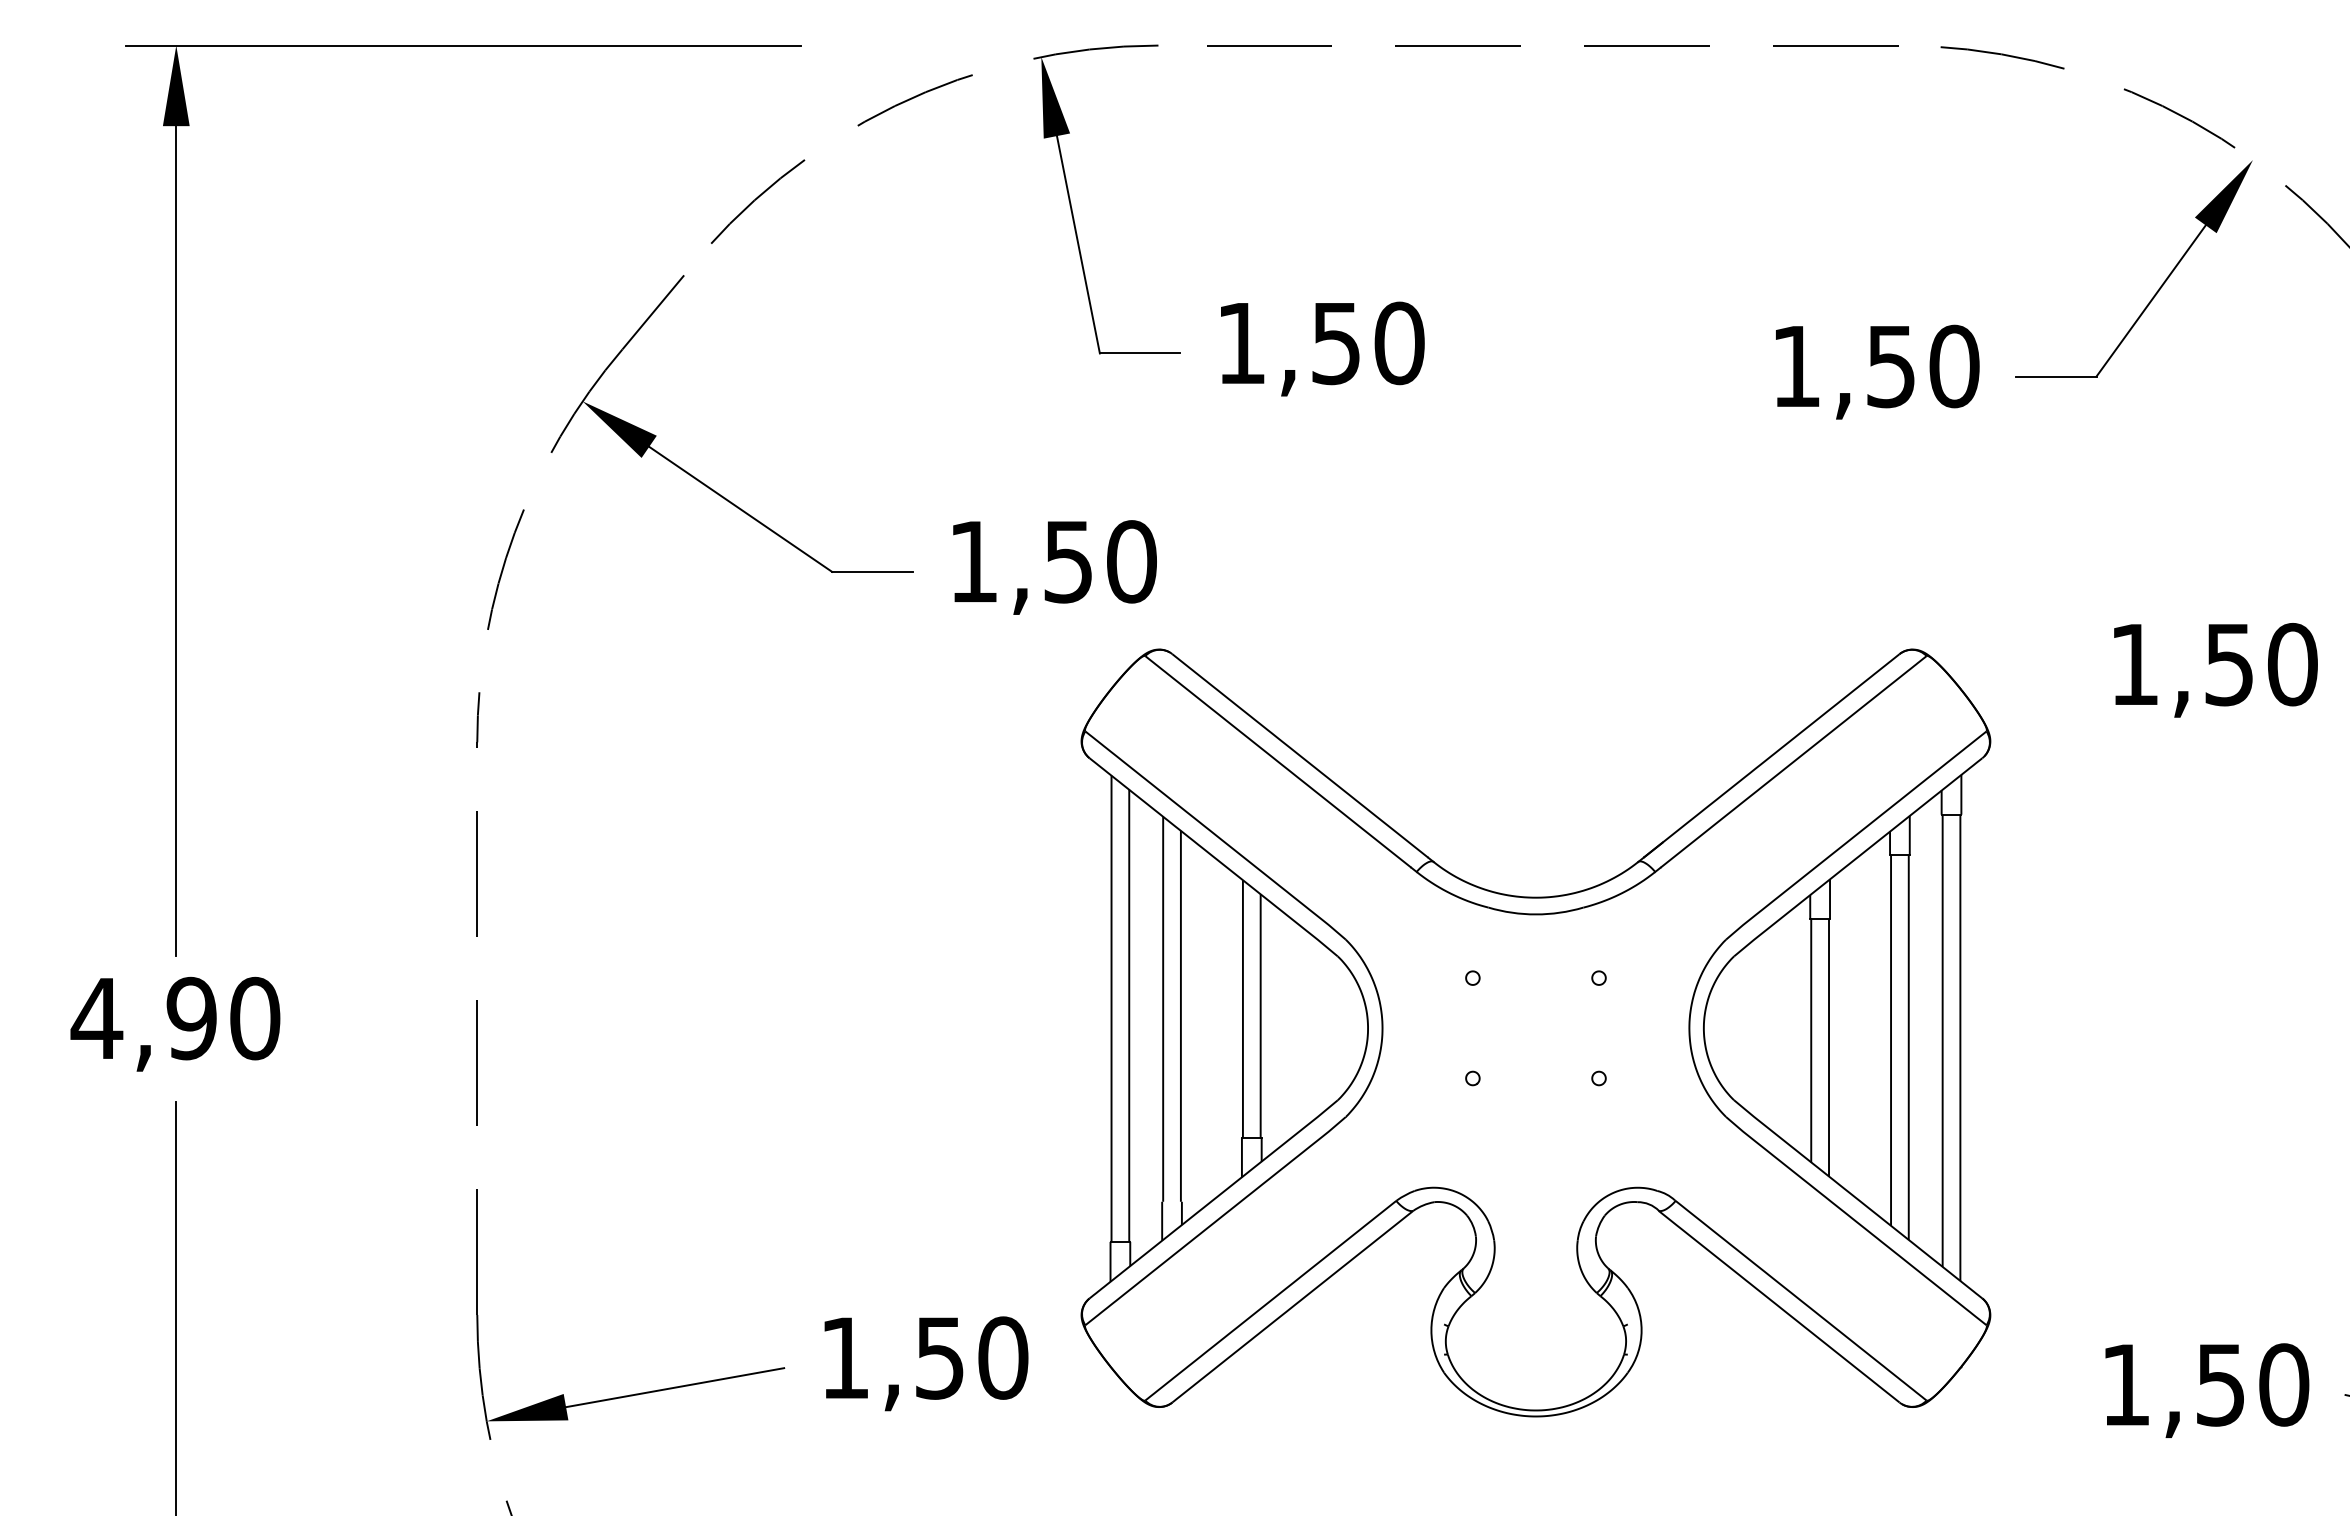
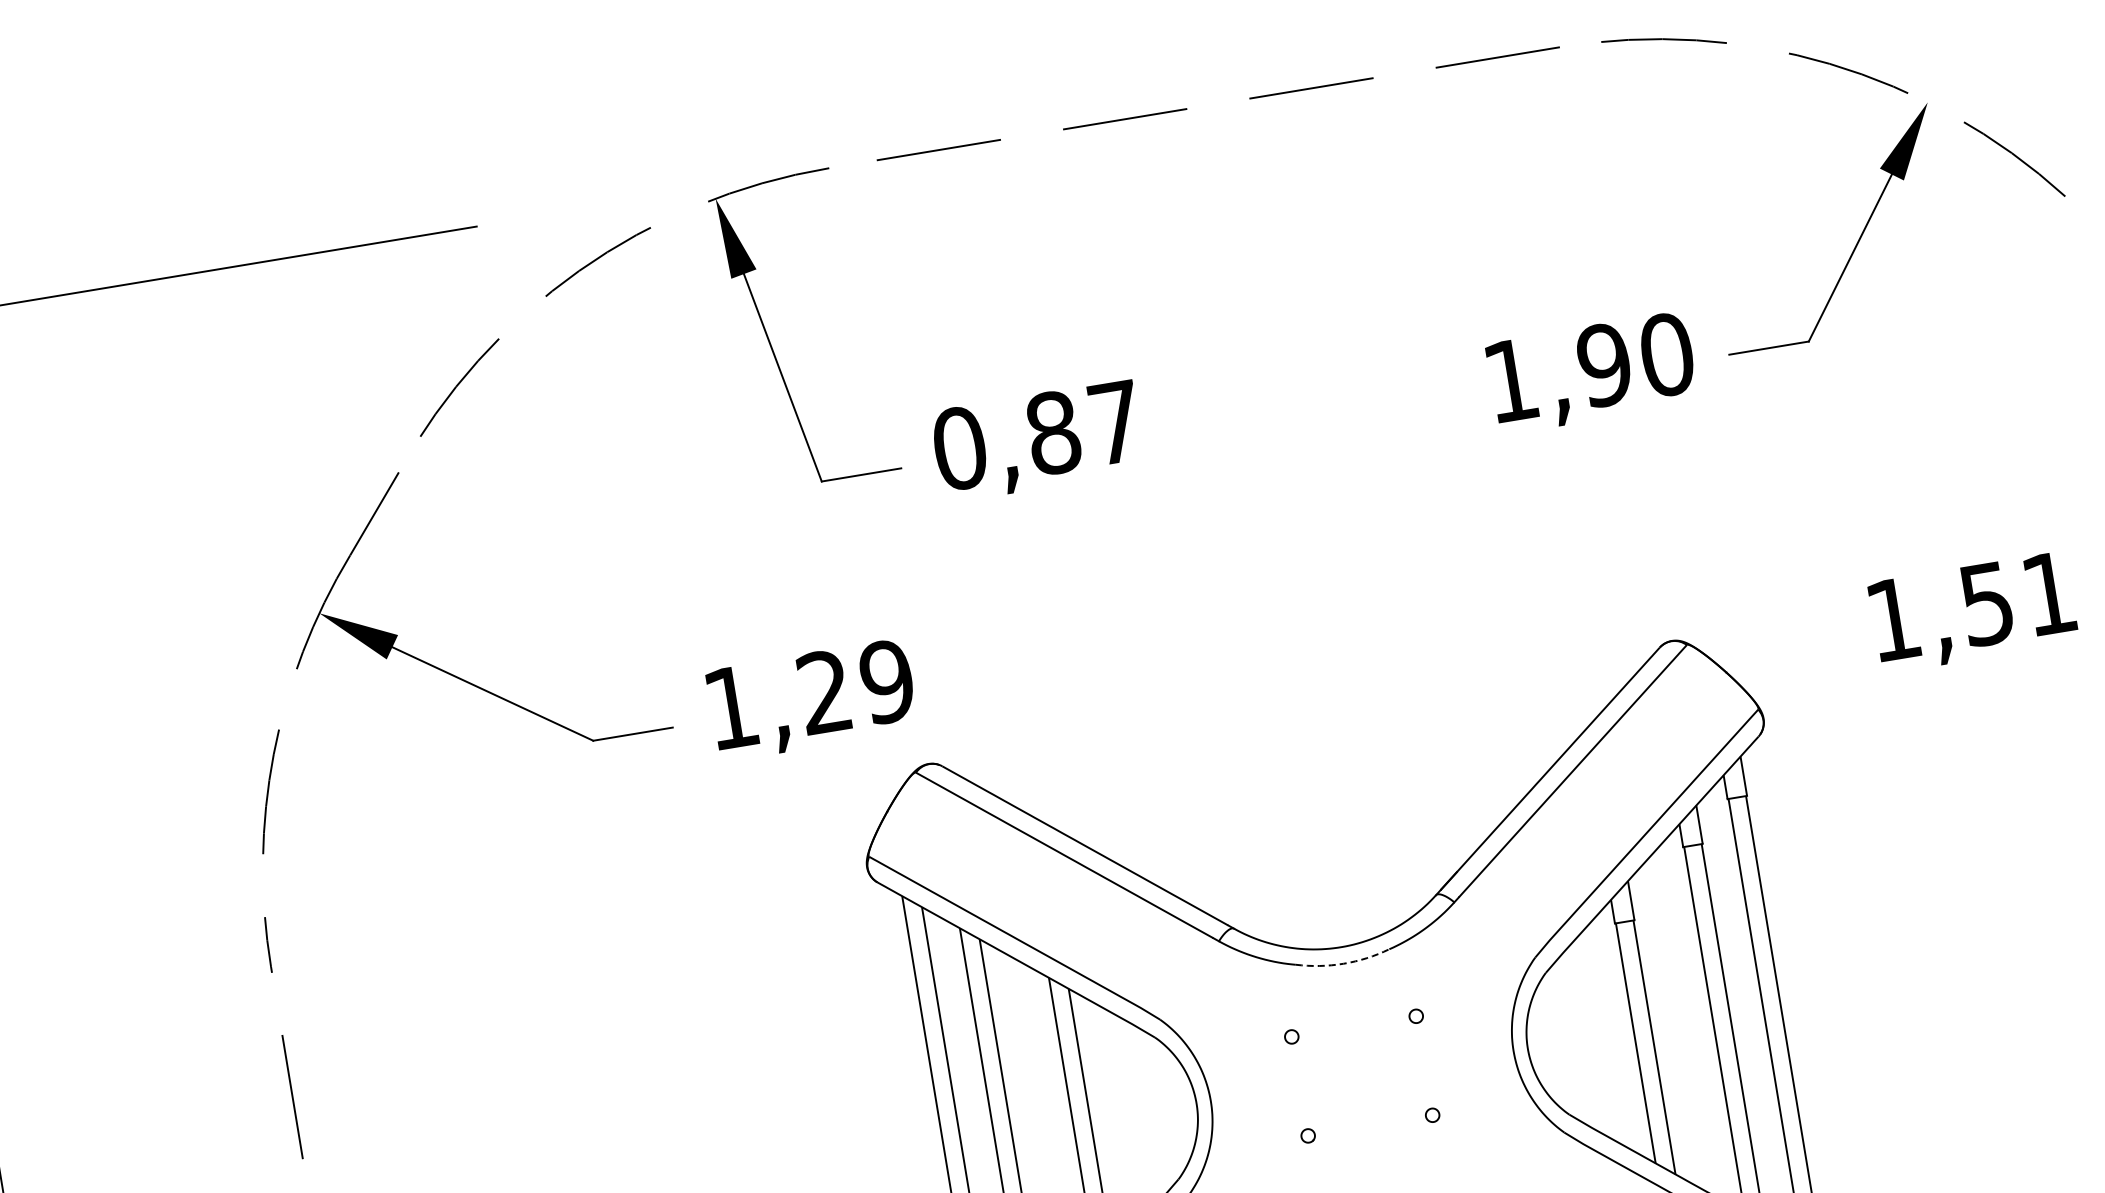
text: (1320, 343) -> (1037, 435), 1,50 -> 0,87
text: (1891, 366) -> (1604, 365), 1,50 -> 1,90
text: (1100, 561) -> (856, 686), 1,50 -> 1,29
text: (2292, 664) -> (2049, 593), 1,50 -> 1,51
arc: (1536, 914) -> (1344, 963), solid -> dashed

